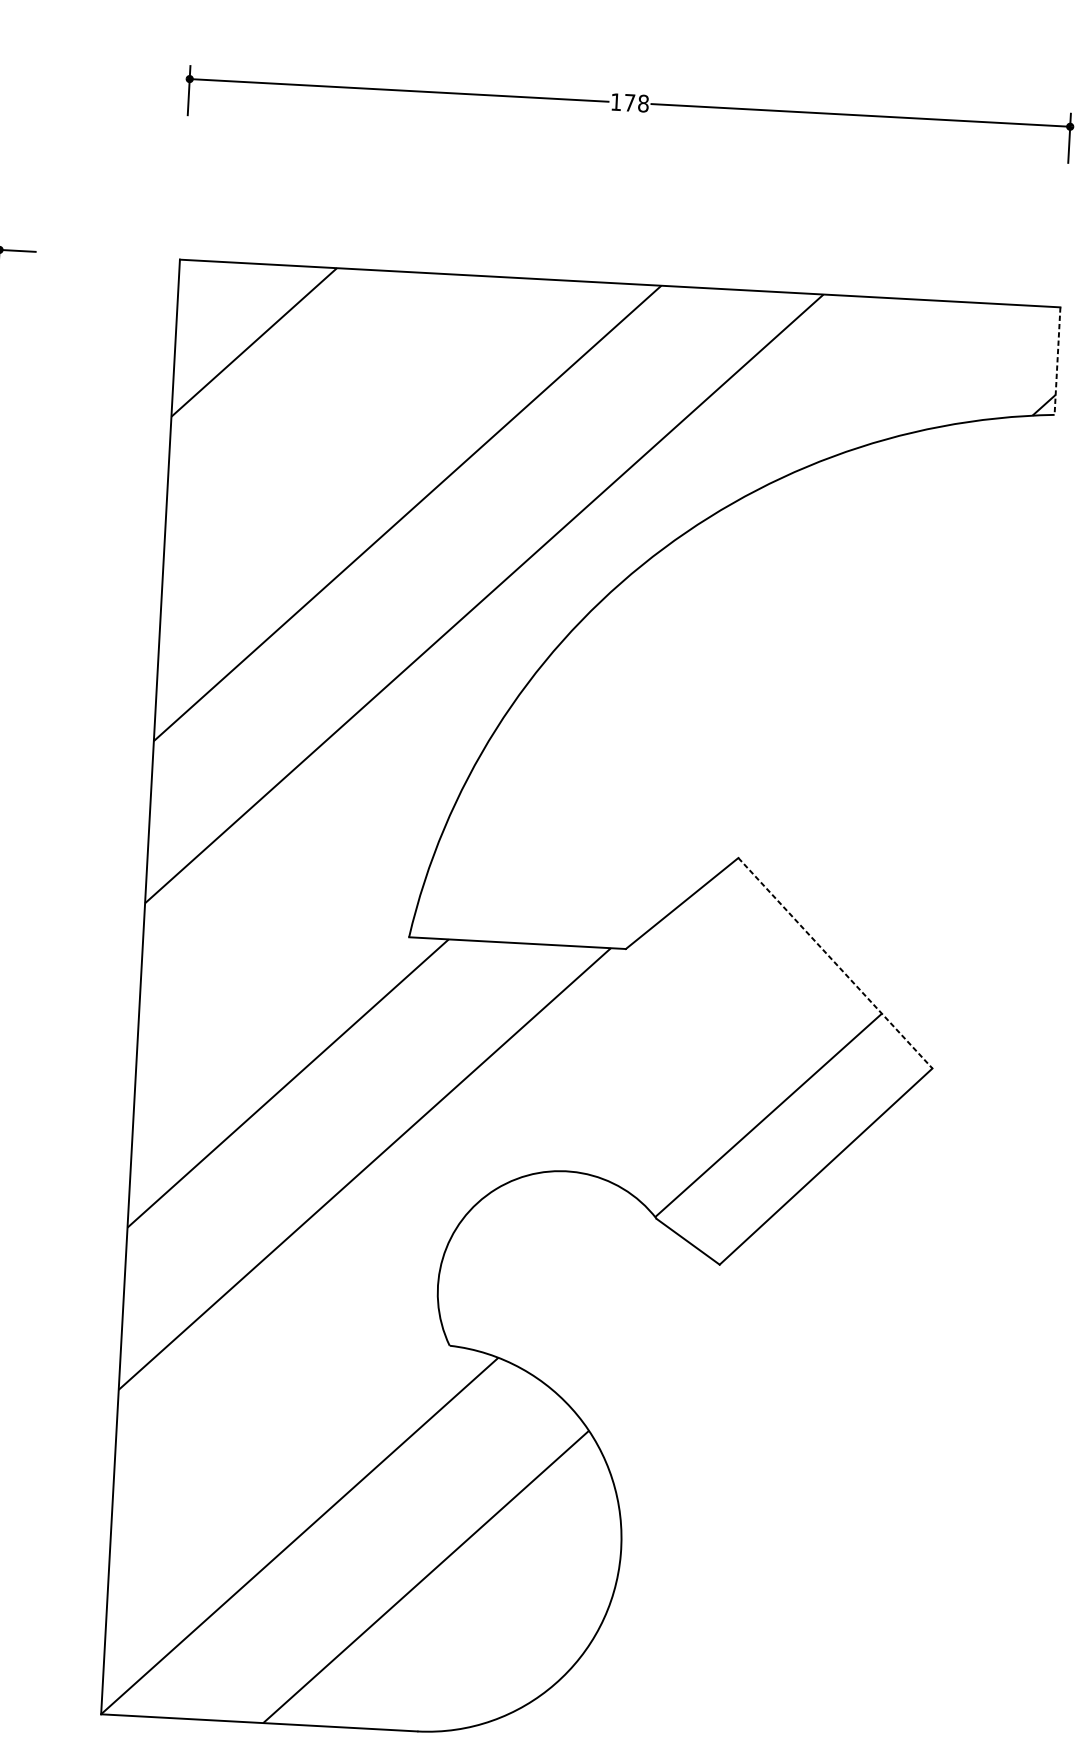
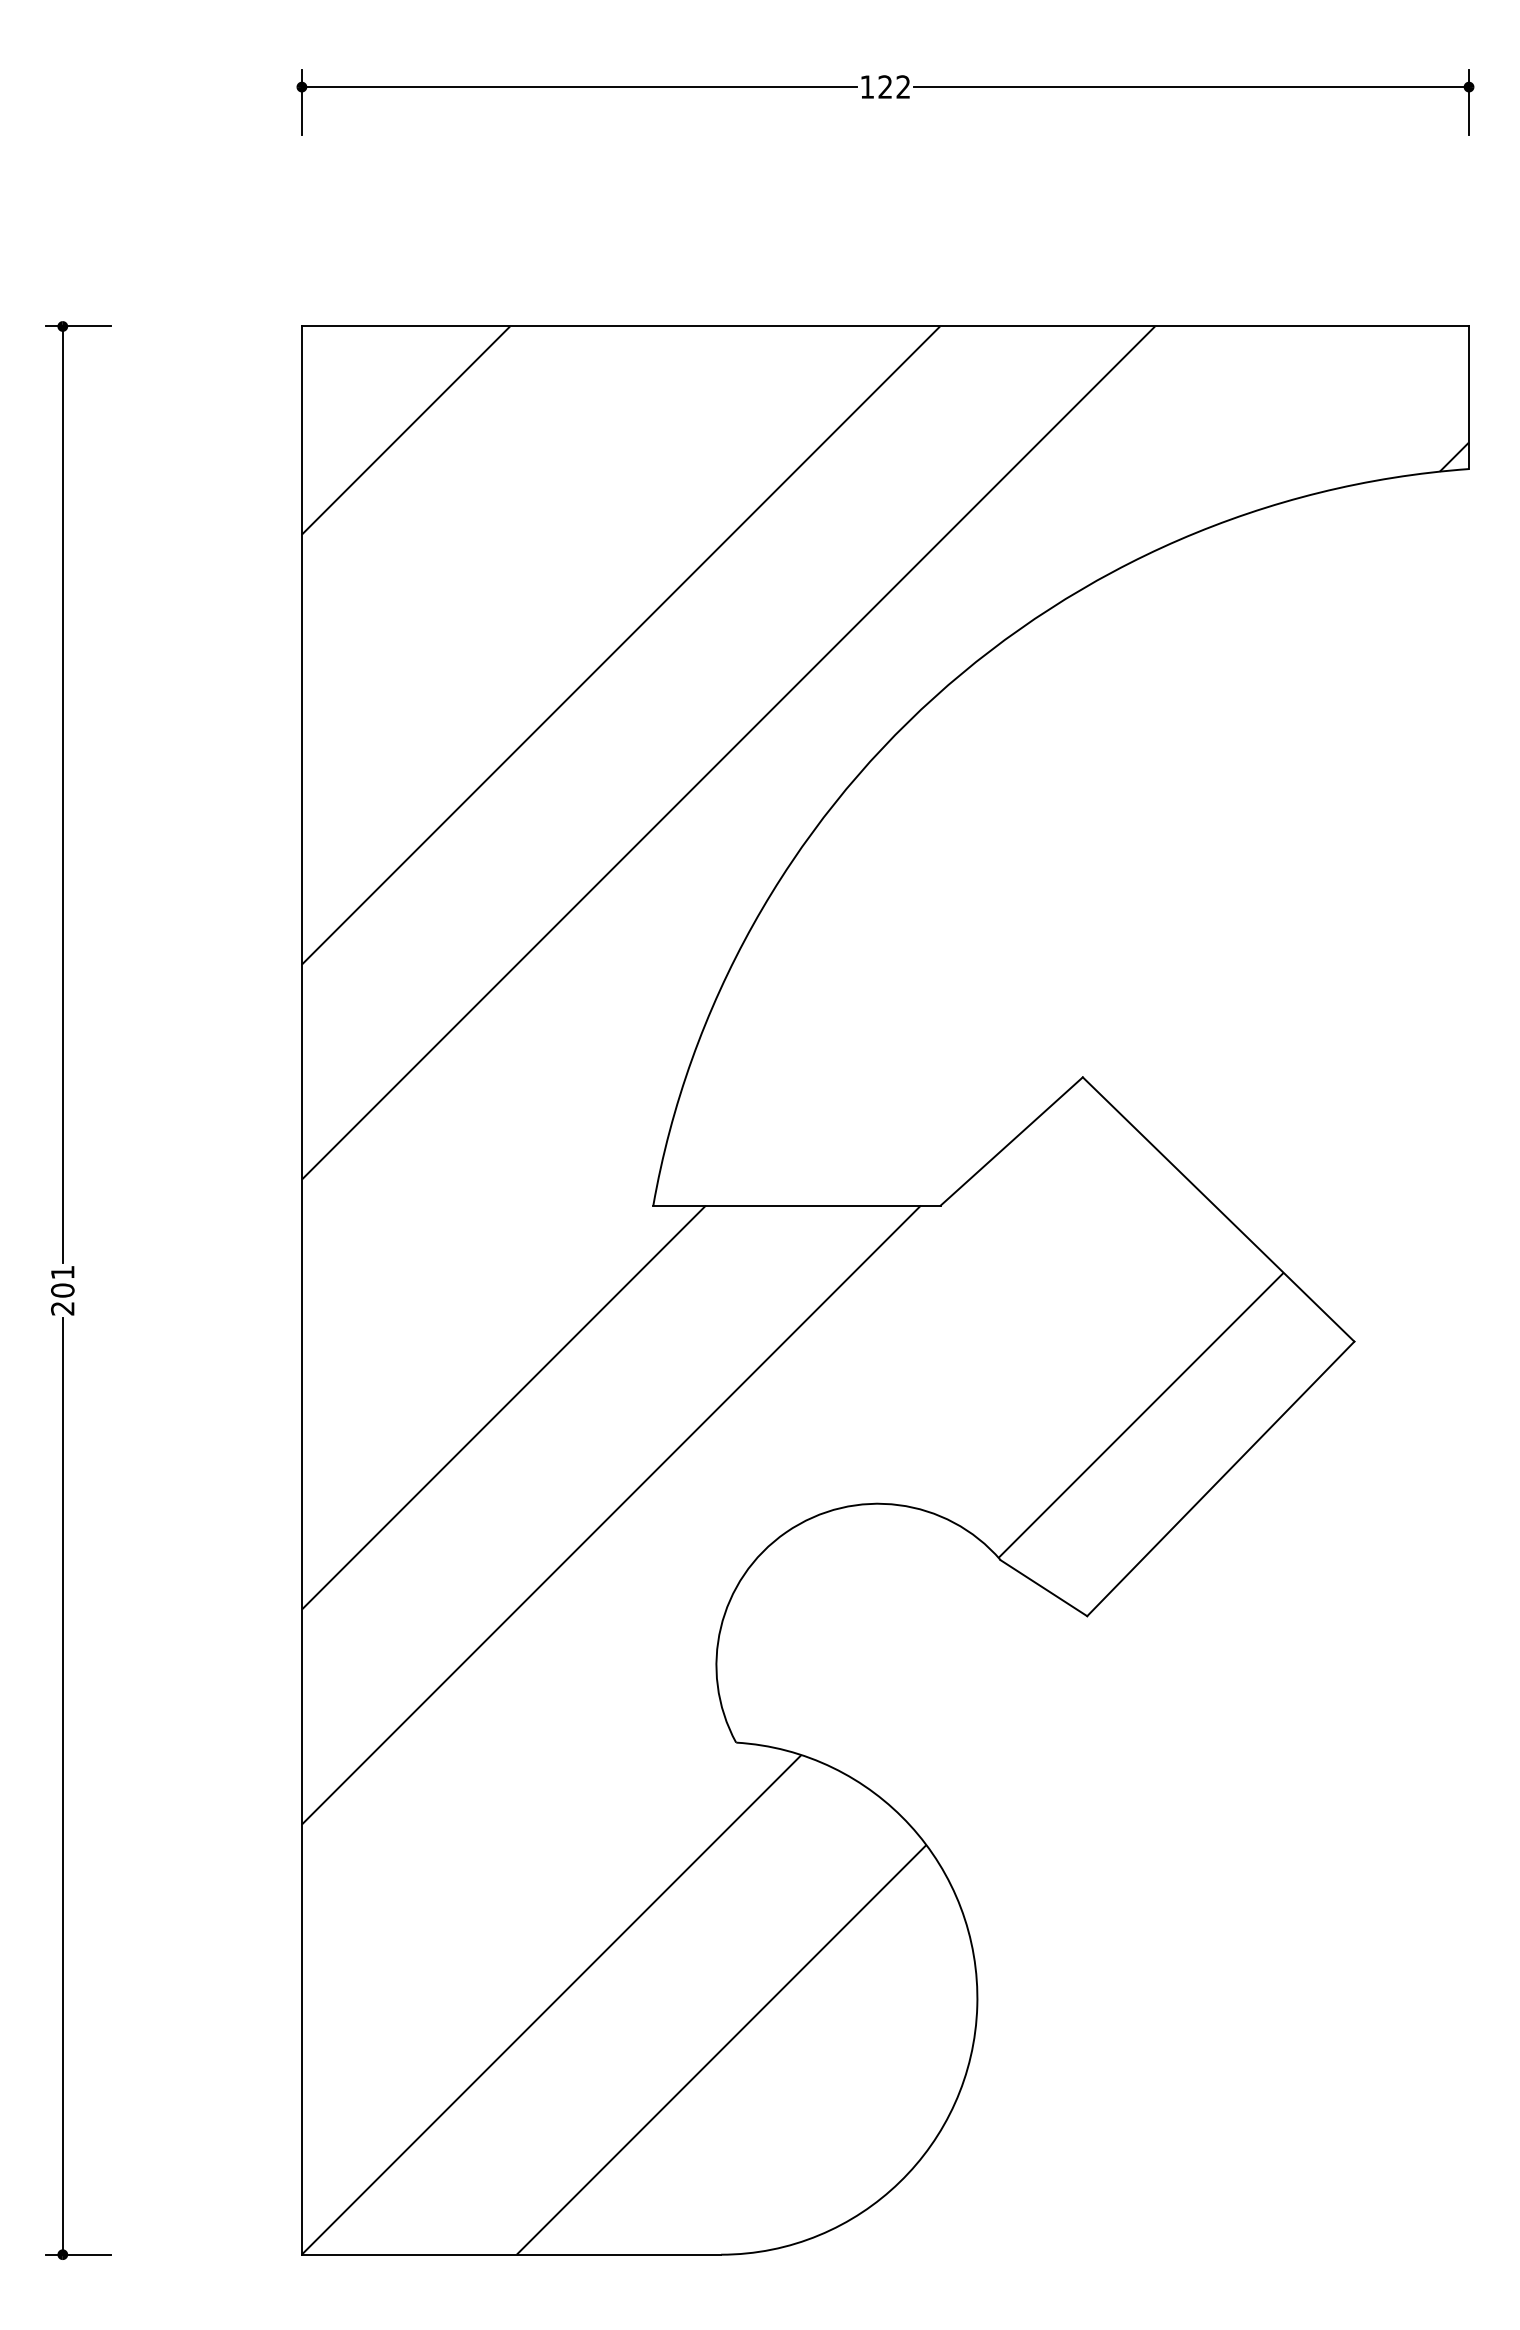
text: (636, 102) -> (894, 86), 178 -> 122
line: (1057, 361) -> (1469, 398), dashed -> solid
line: (835, 963) -> (1218, 1209), dashed -> solid

